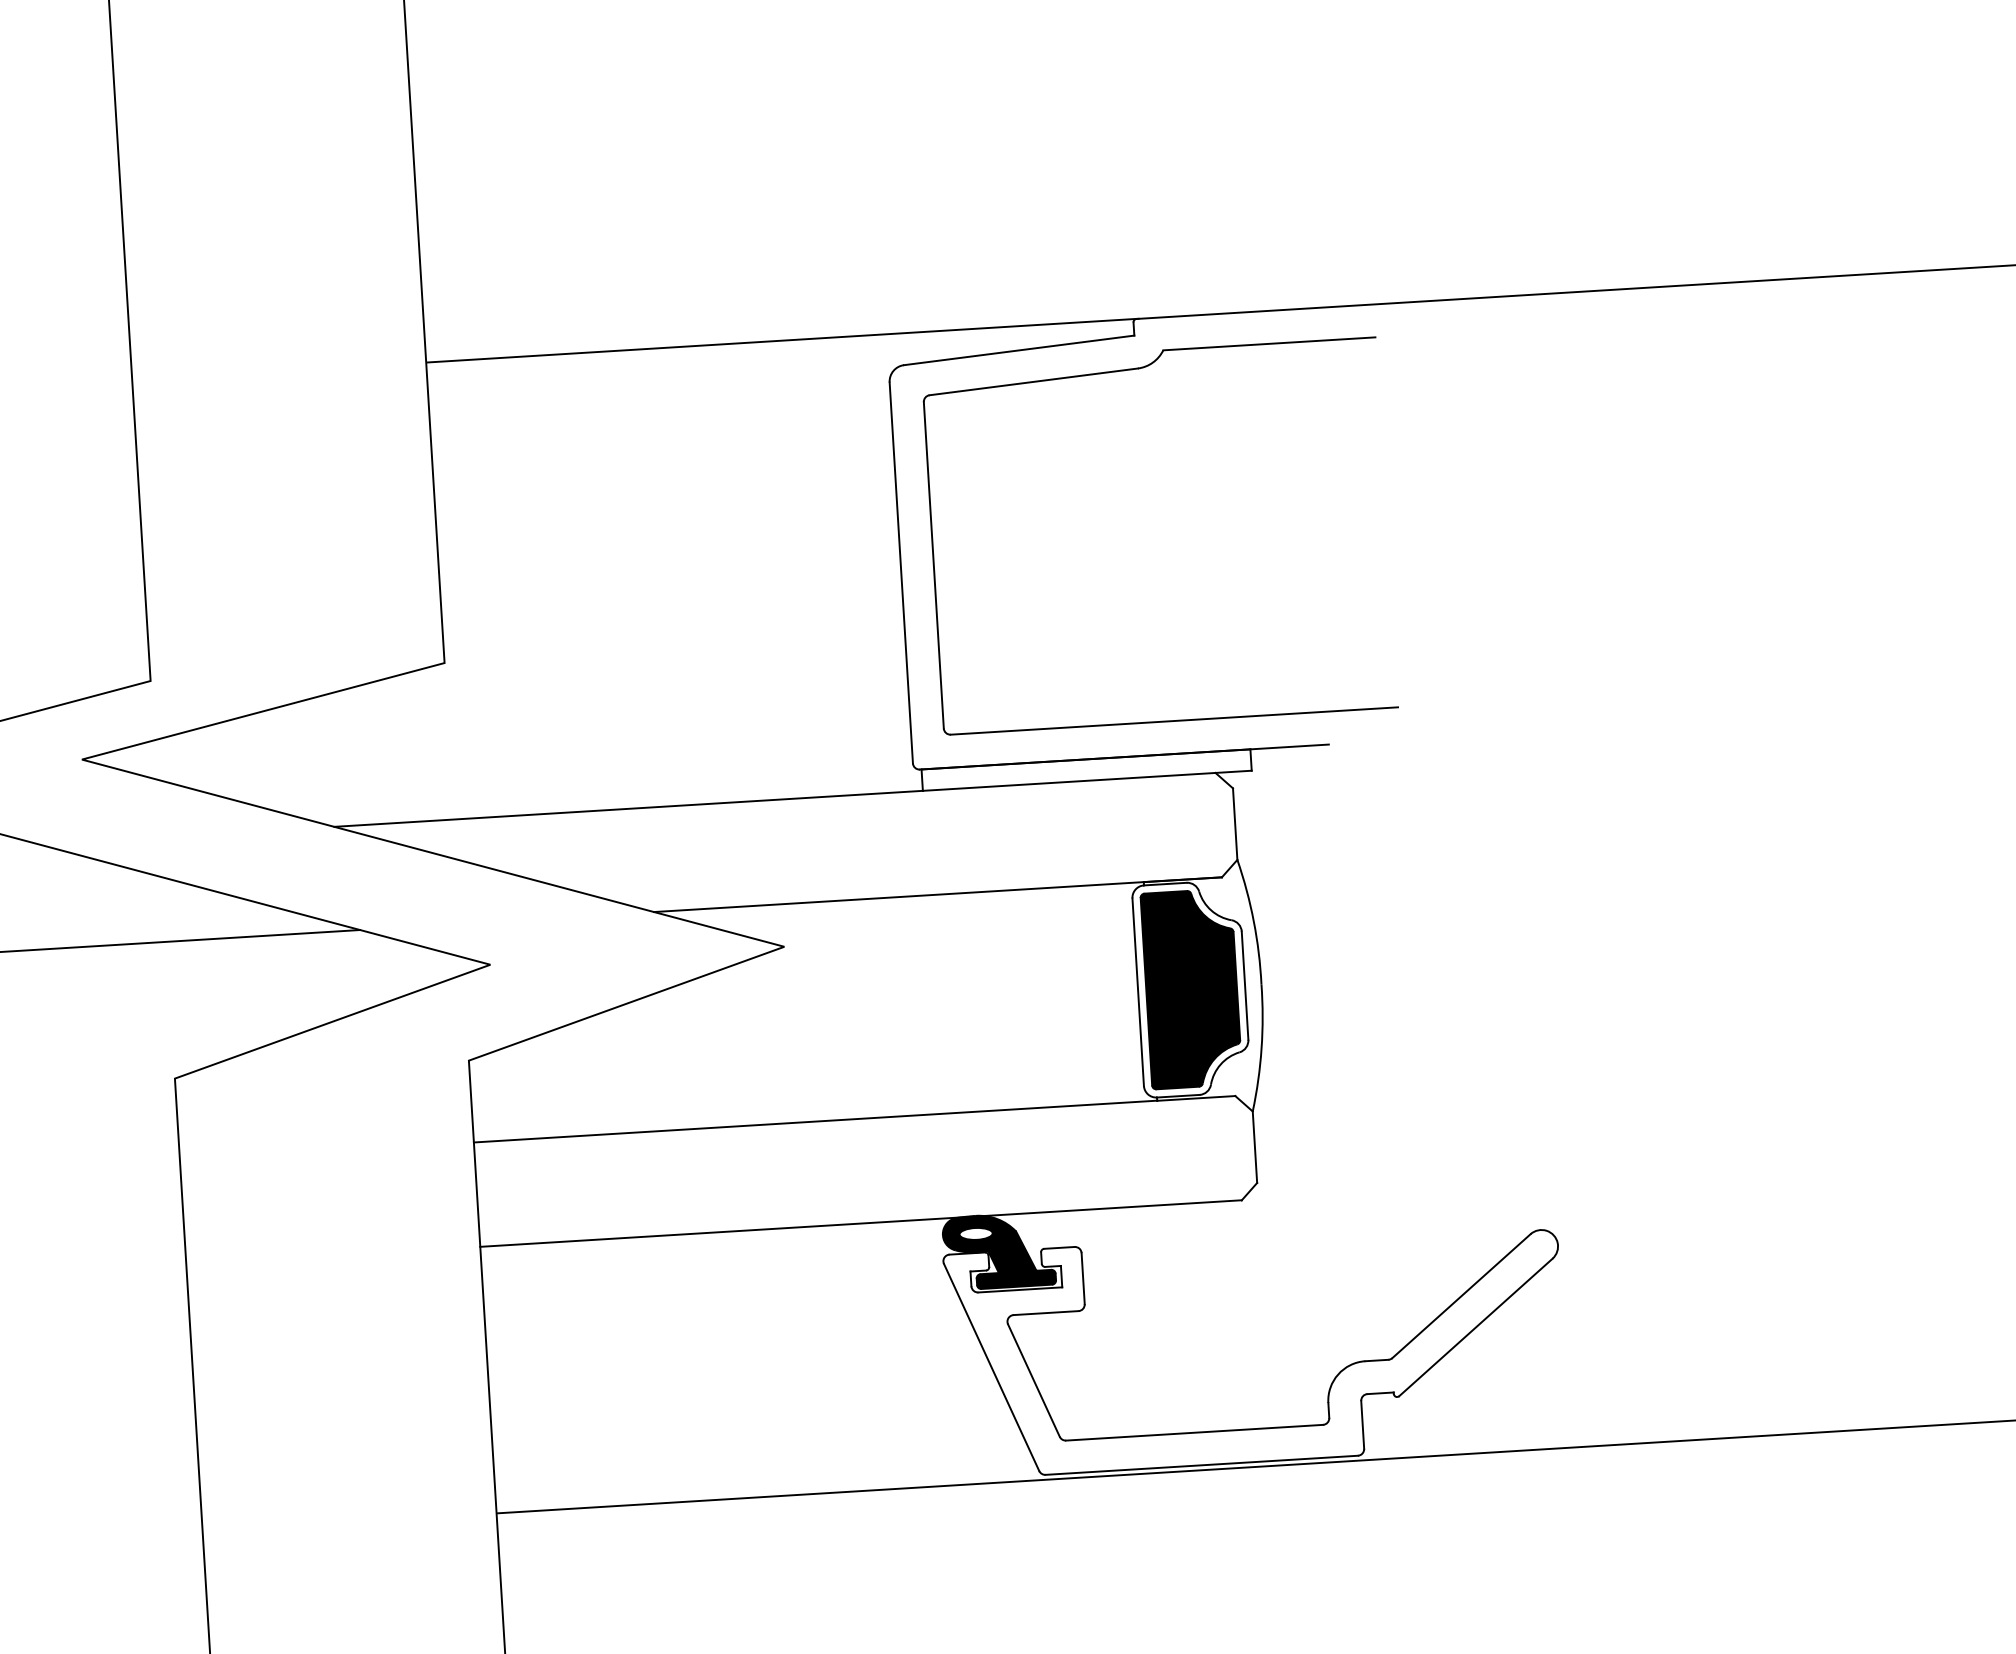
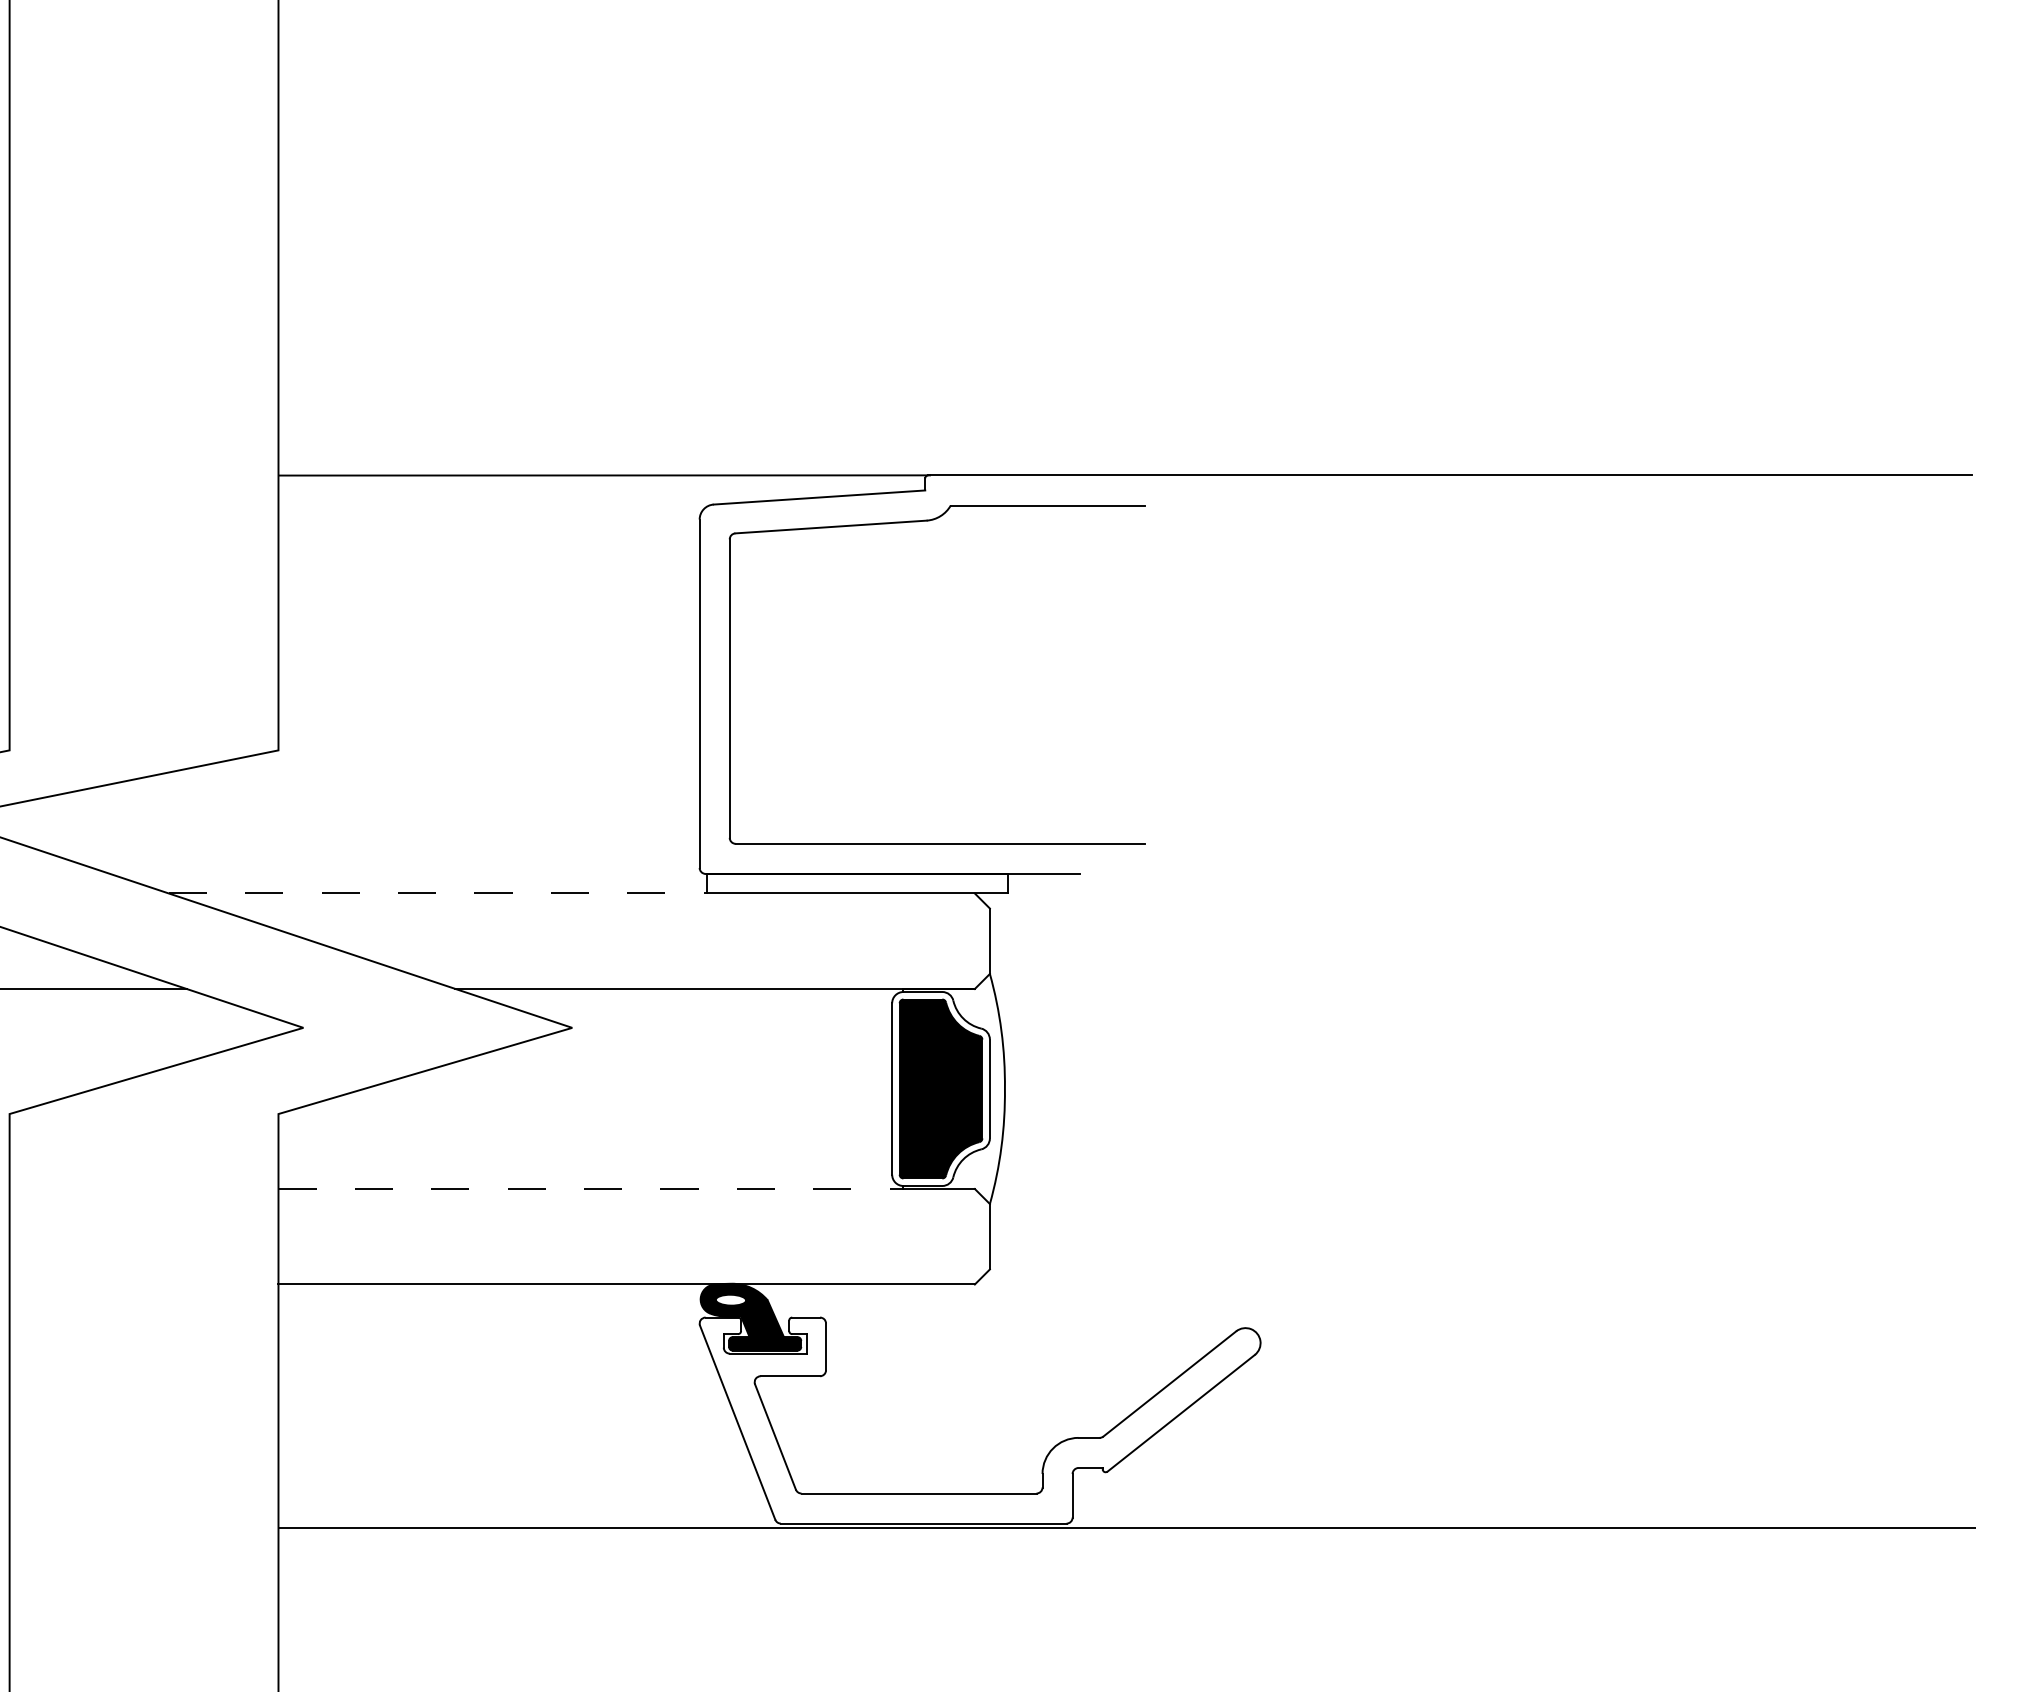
line: (629, 808) -> (438, 893), solid -> dashed
line: (816, 1121) -> (591, 1188), solid -> dashed

